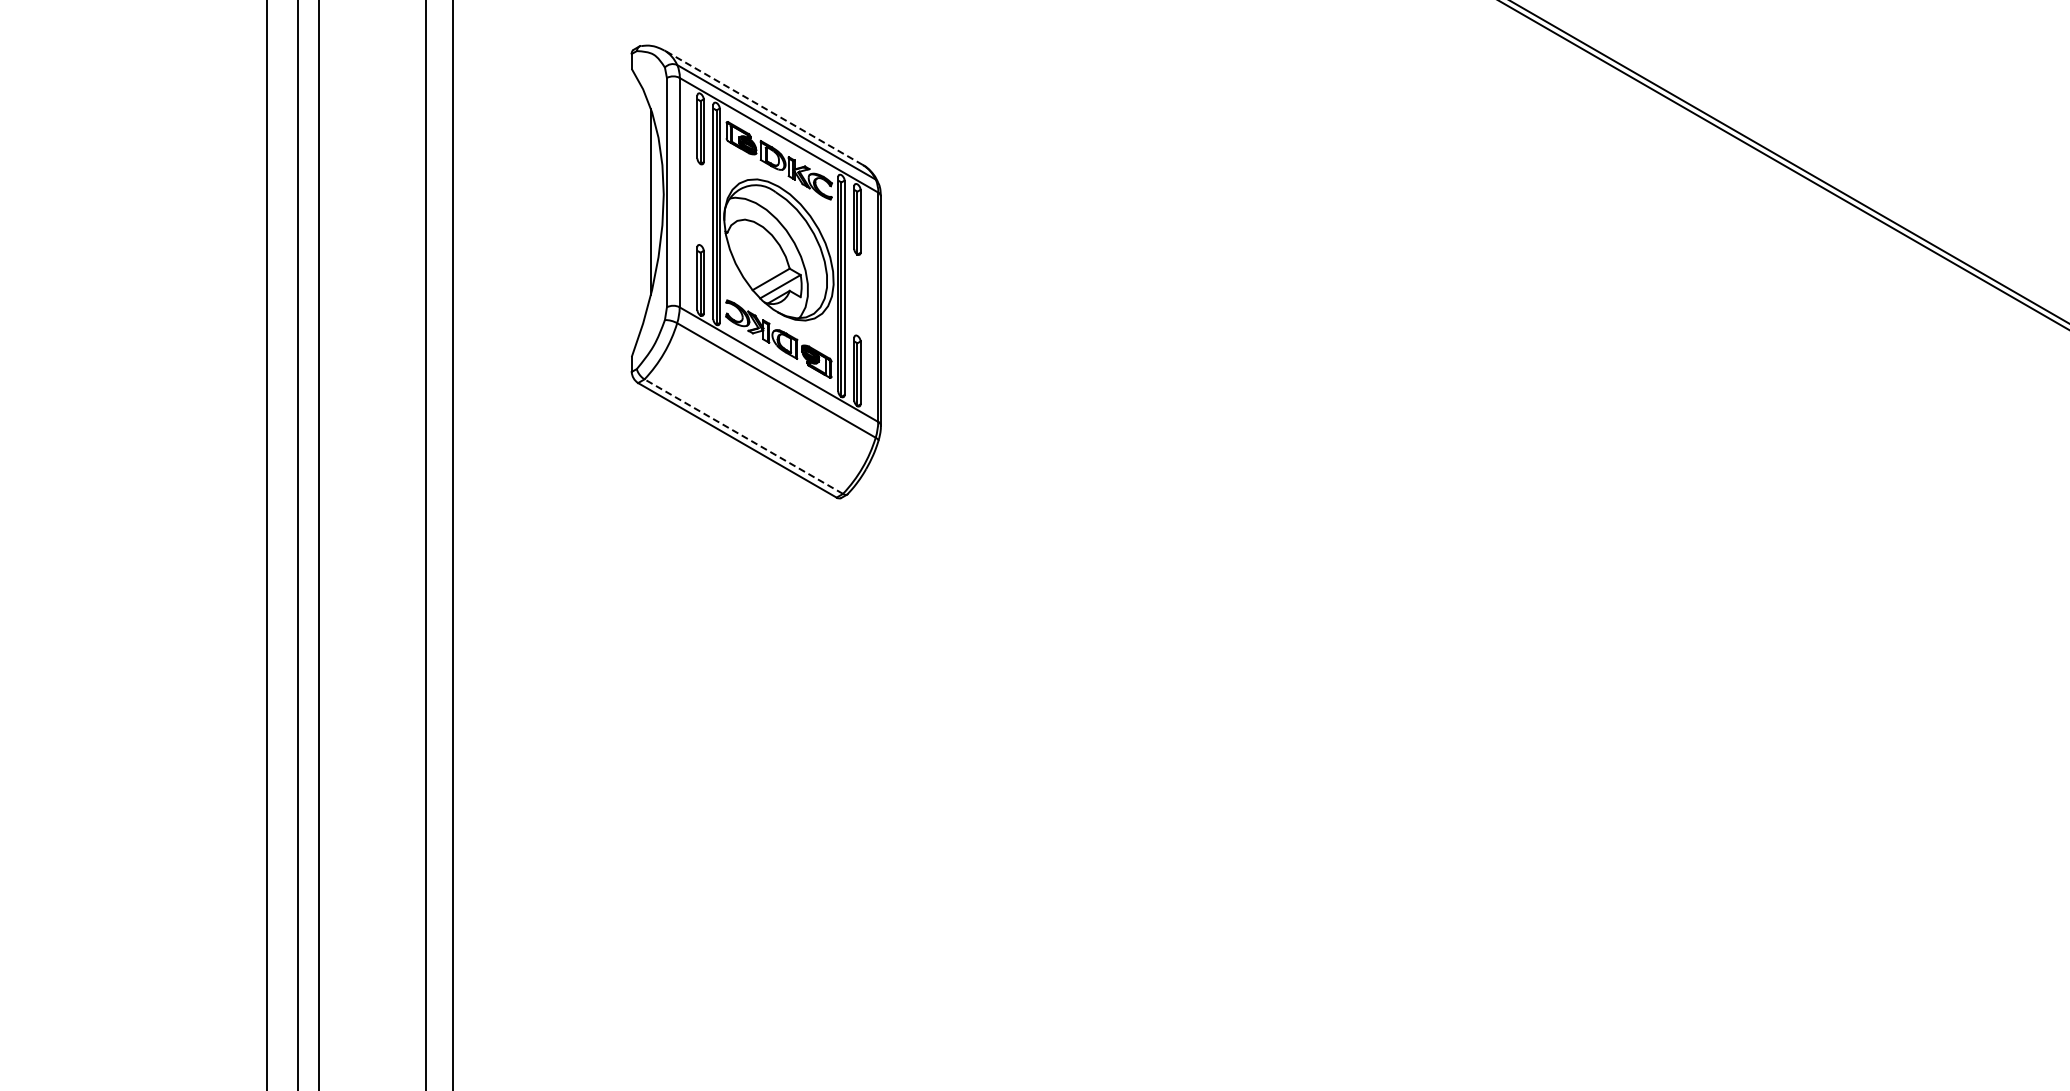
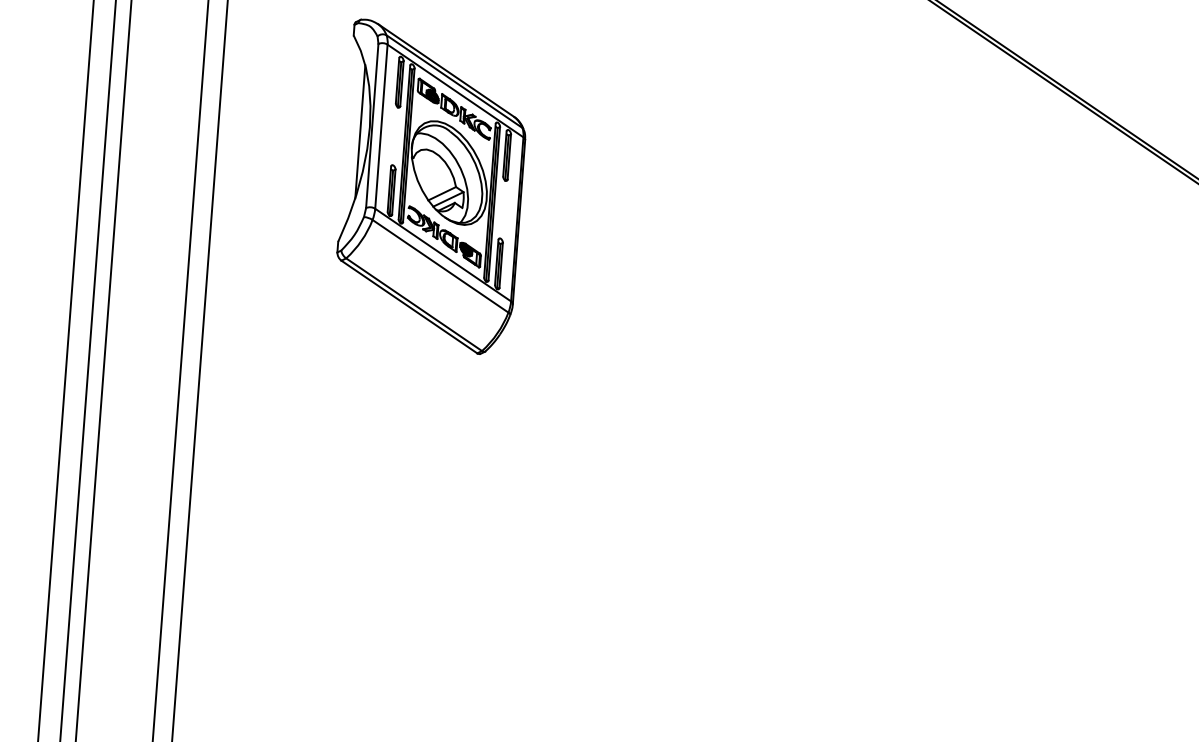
line: (763, 107) -> (445, 70), dashed -> solid
line: (743, 436) -> (413, 304), dashed -> solid

